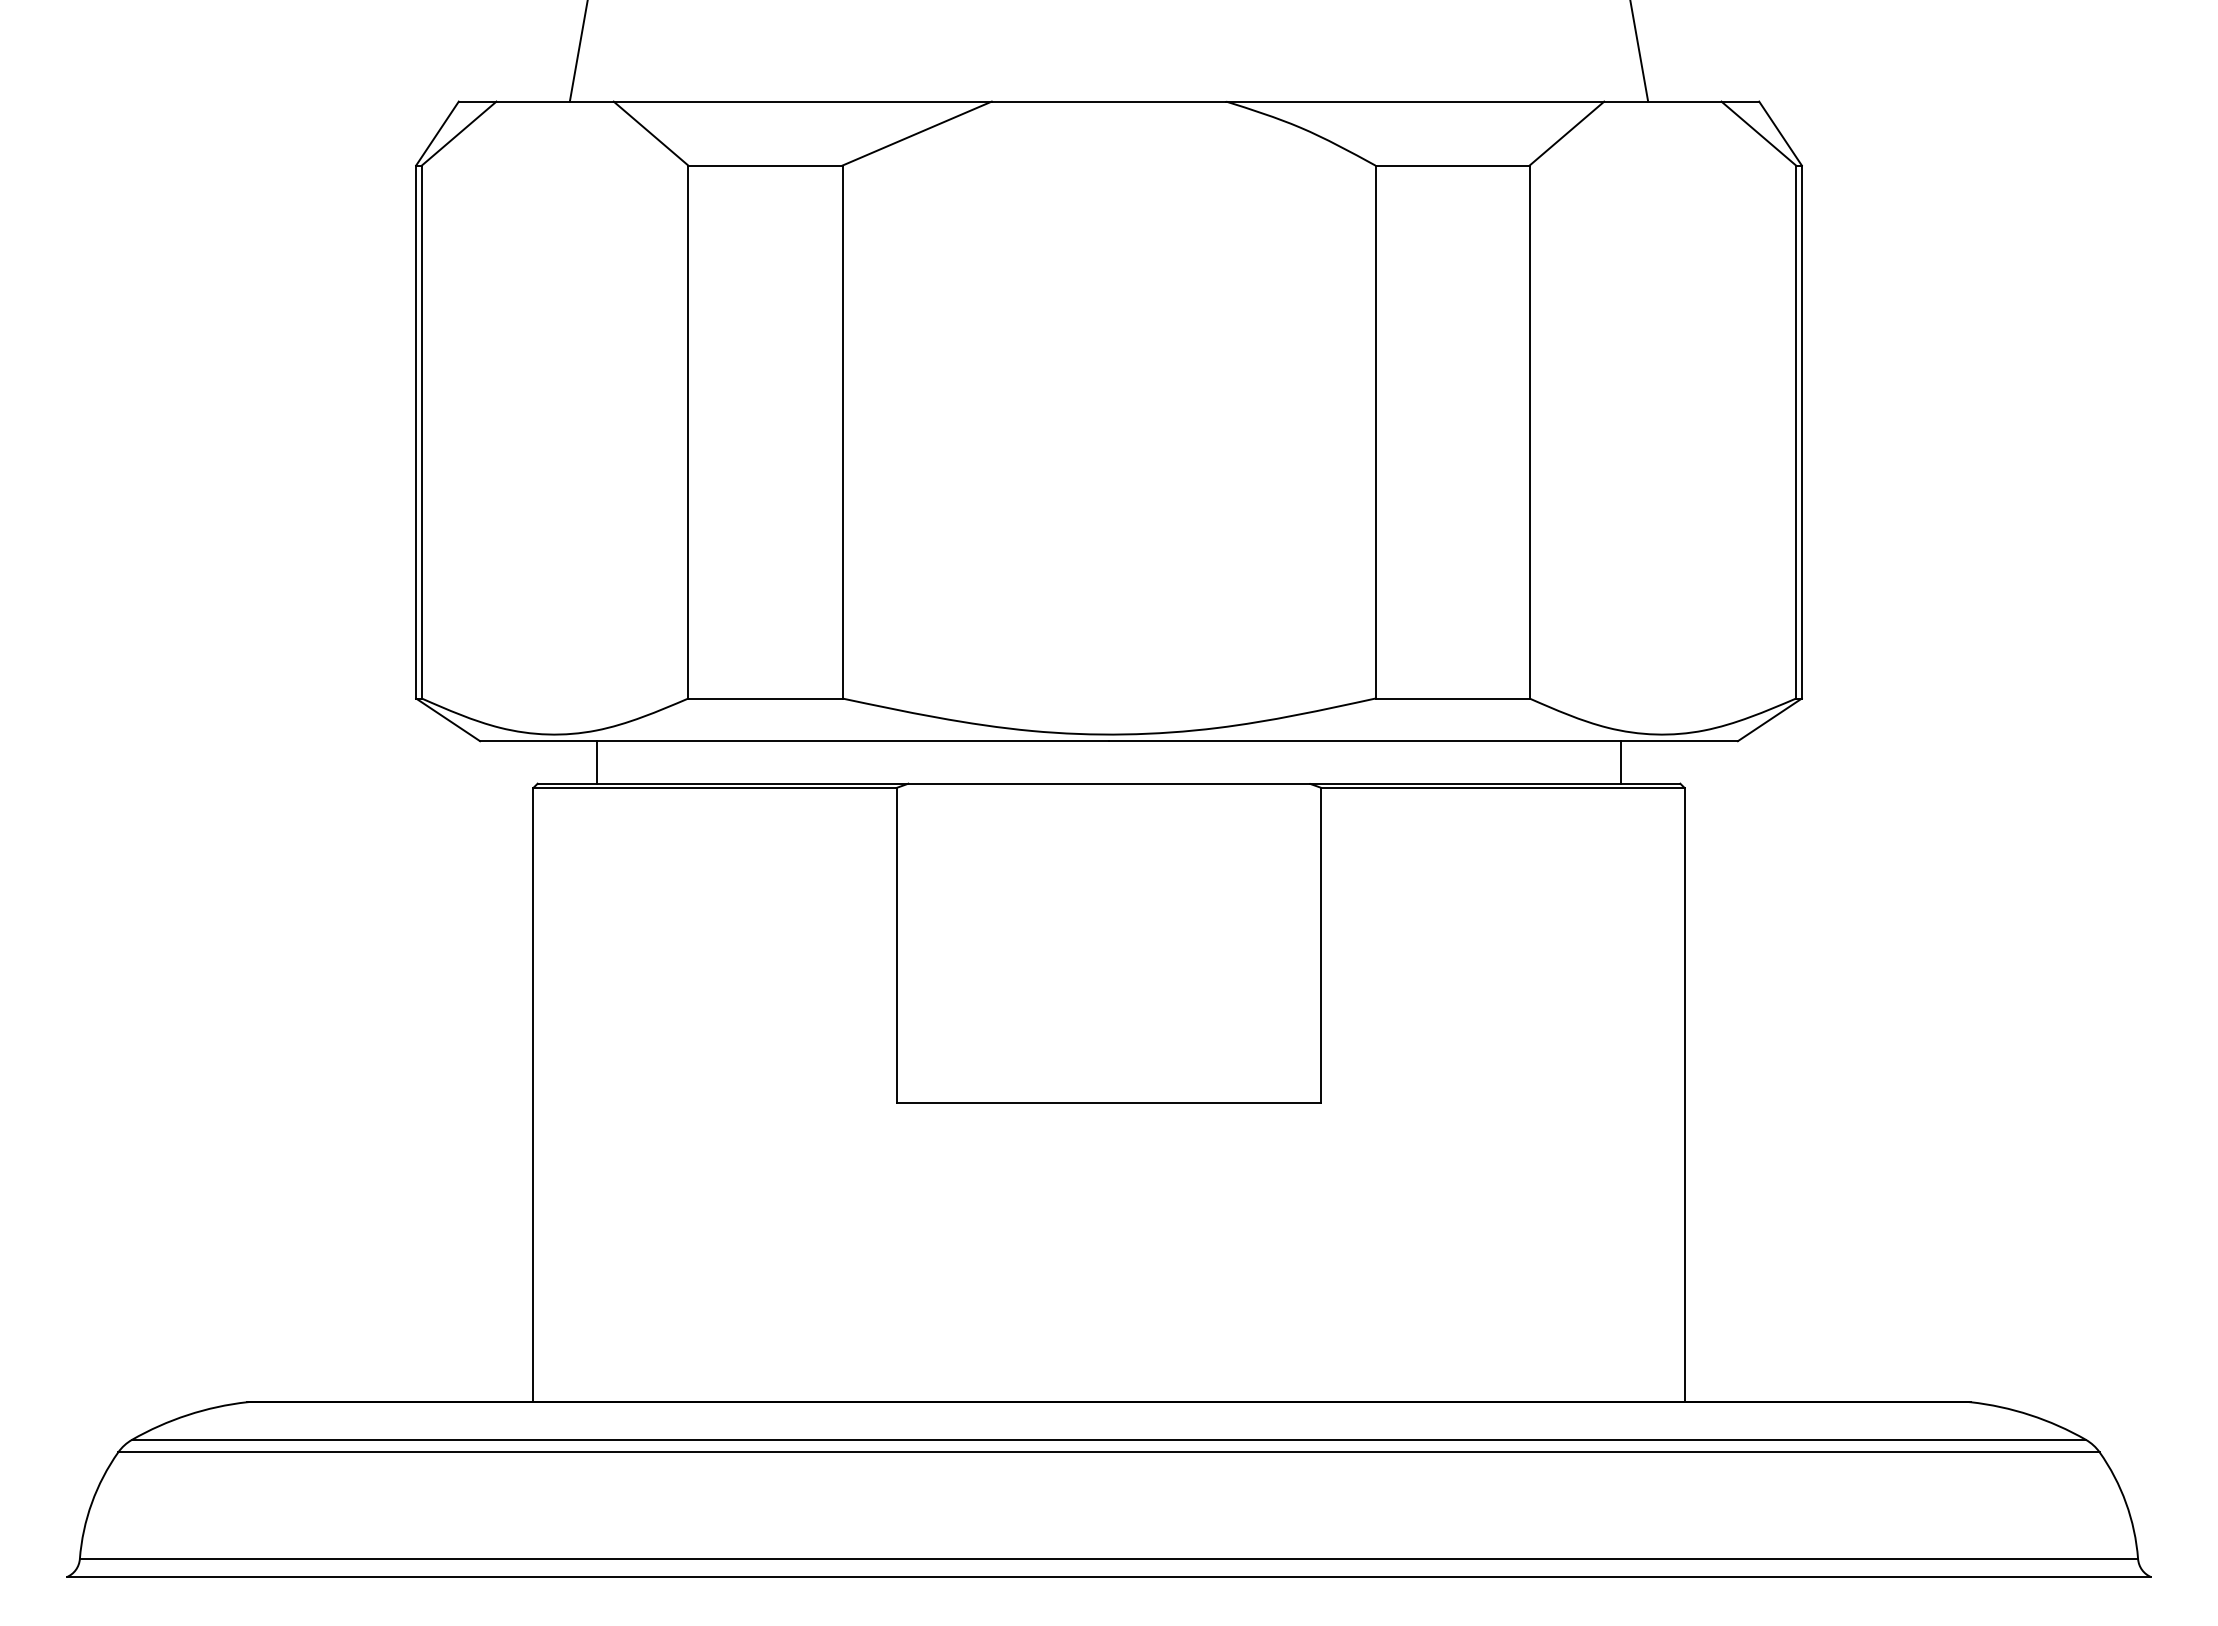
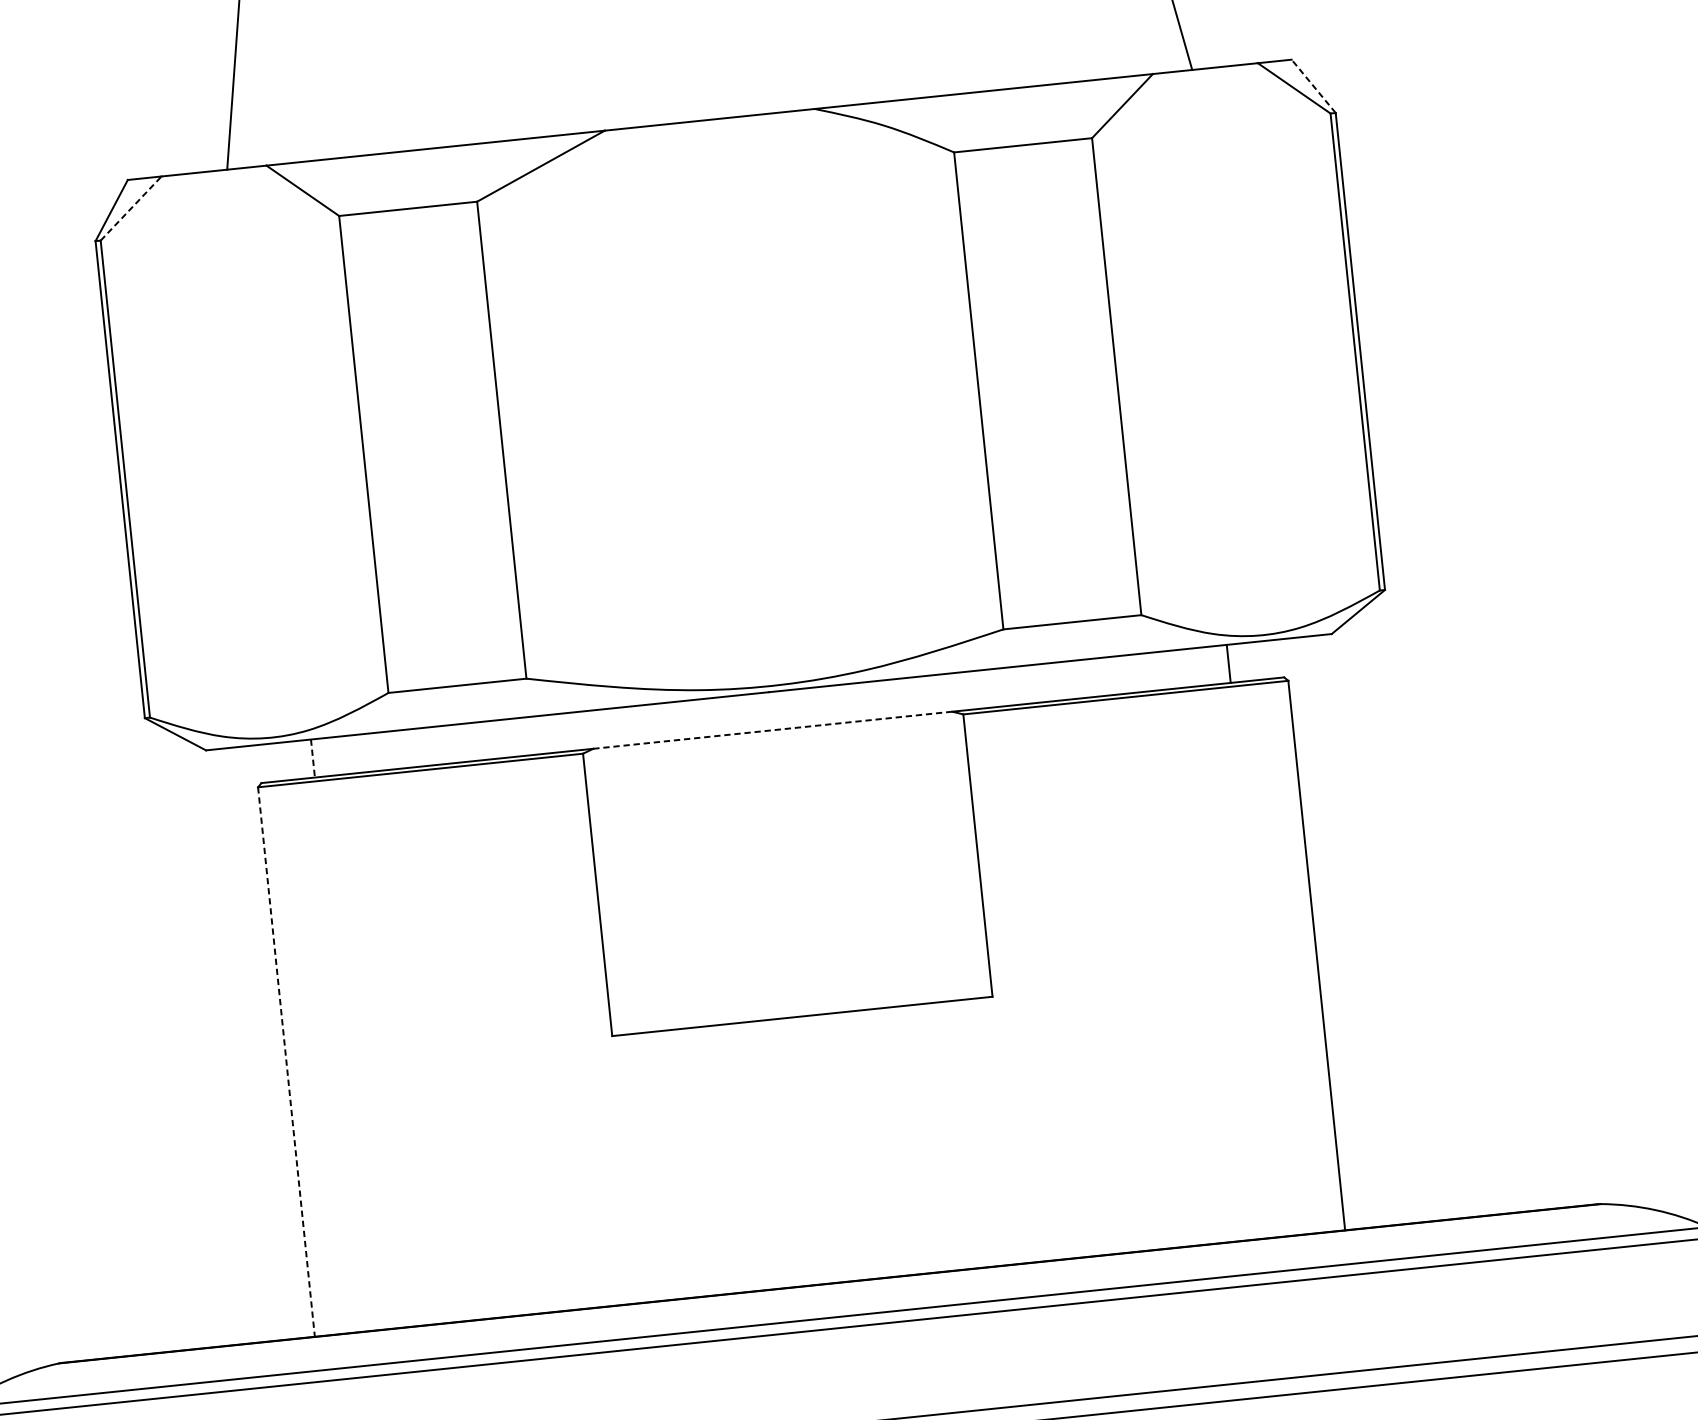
line: (459, 133) -> (131, 208), solid -> dashed
line: (1780, 133) -> (1313, 86), solid -> dashed
line: (597, 762) -> (313, 758), solid -> dashed
line: (1108, 783) -> (772, 730), solid -> dashed
line: (533, 1094) -> (286, 1061), solid -> dashed

